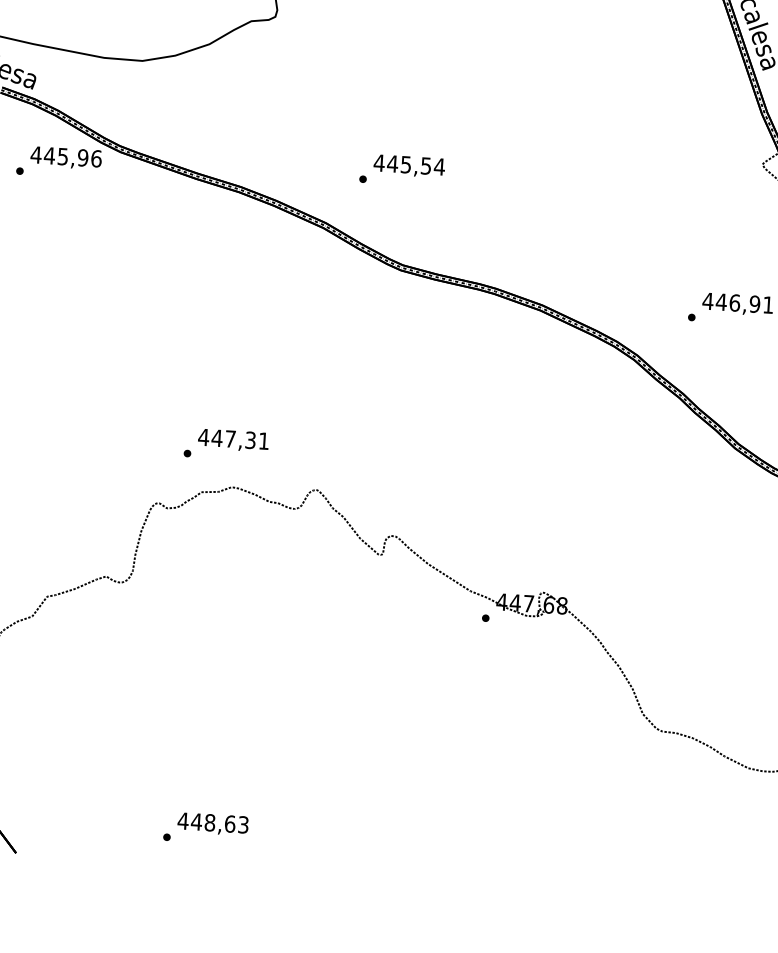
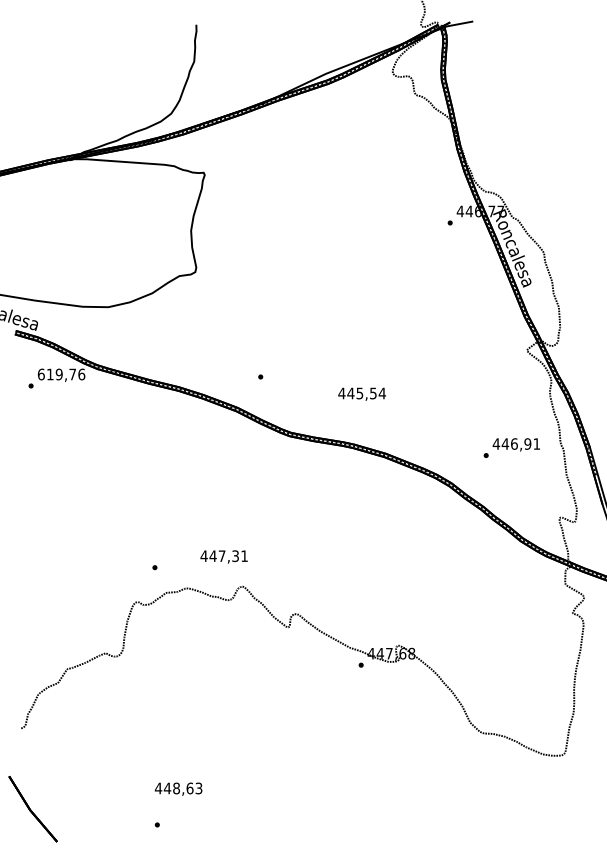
text: (58, 156) -> (56, 374), 445,96 -> 619,76
text: (408, 164) -> (361, 393), moved
text: (232, 439) -> (223, 556), moved
text: (212, 823) -> (178, 788), moved

